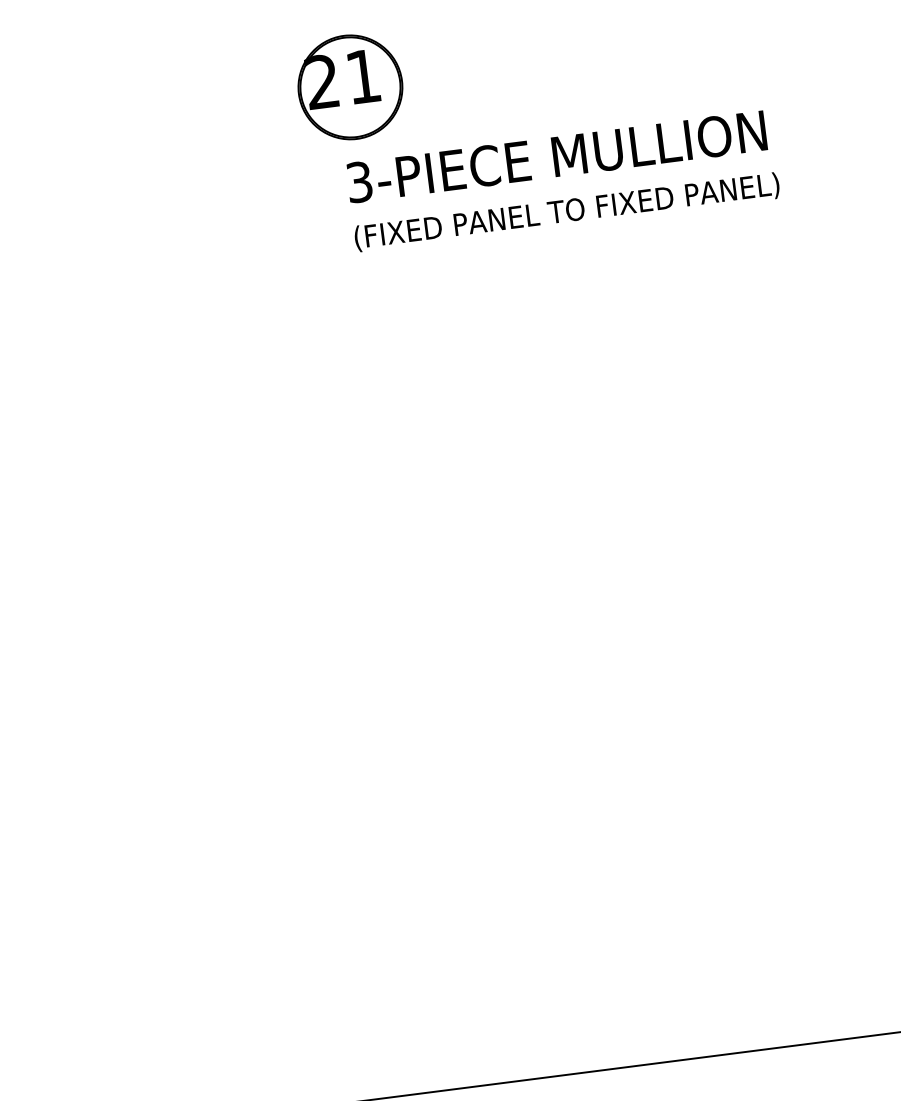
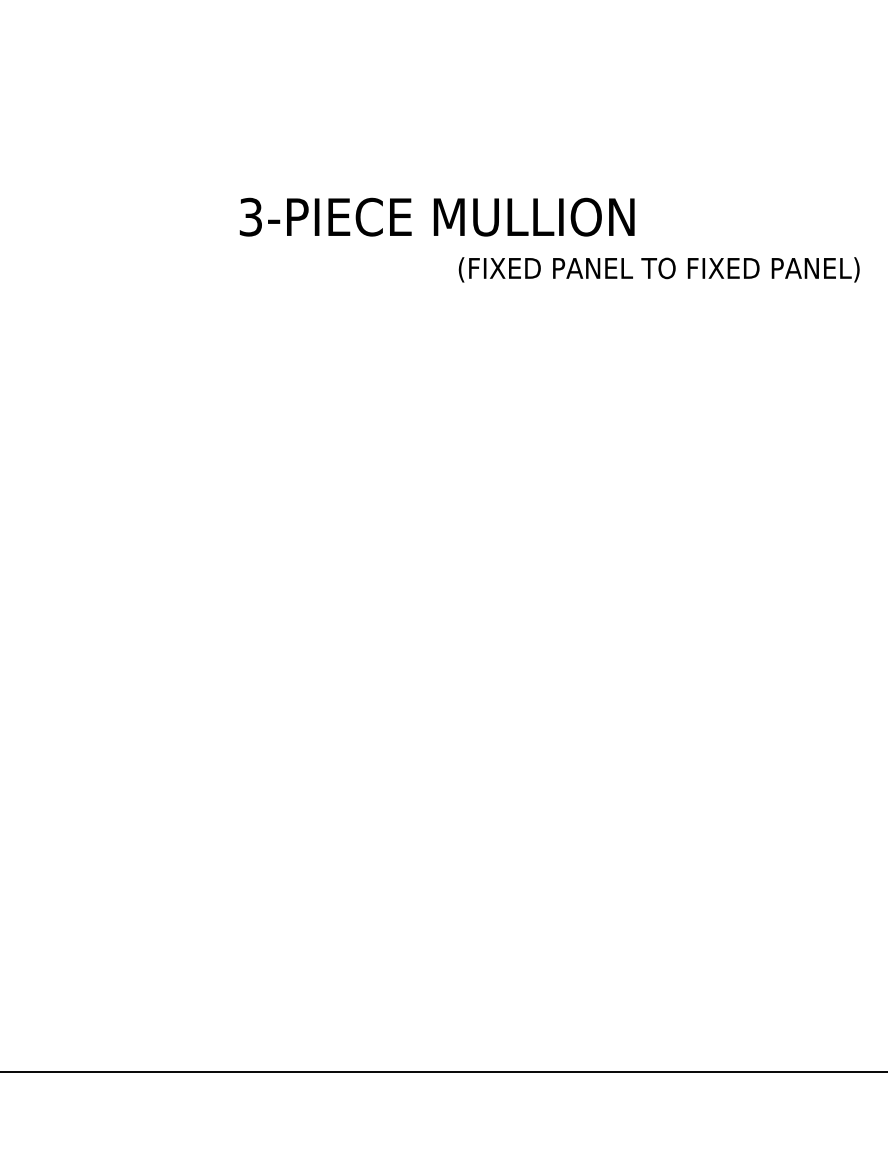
part: (350, 86) -> (438, 127), removed
text: (555, 156) -> (436, 216), moved
text: (566, 211) -> (658, 269), moved

